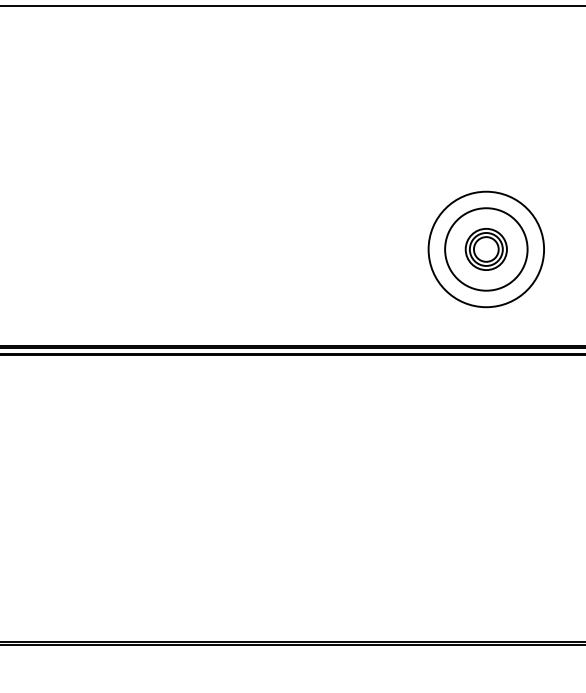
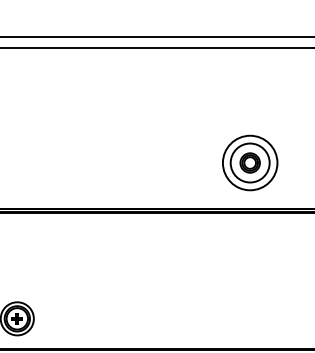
part: (486, 248) -> (250, 162), moved

